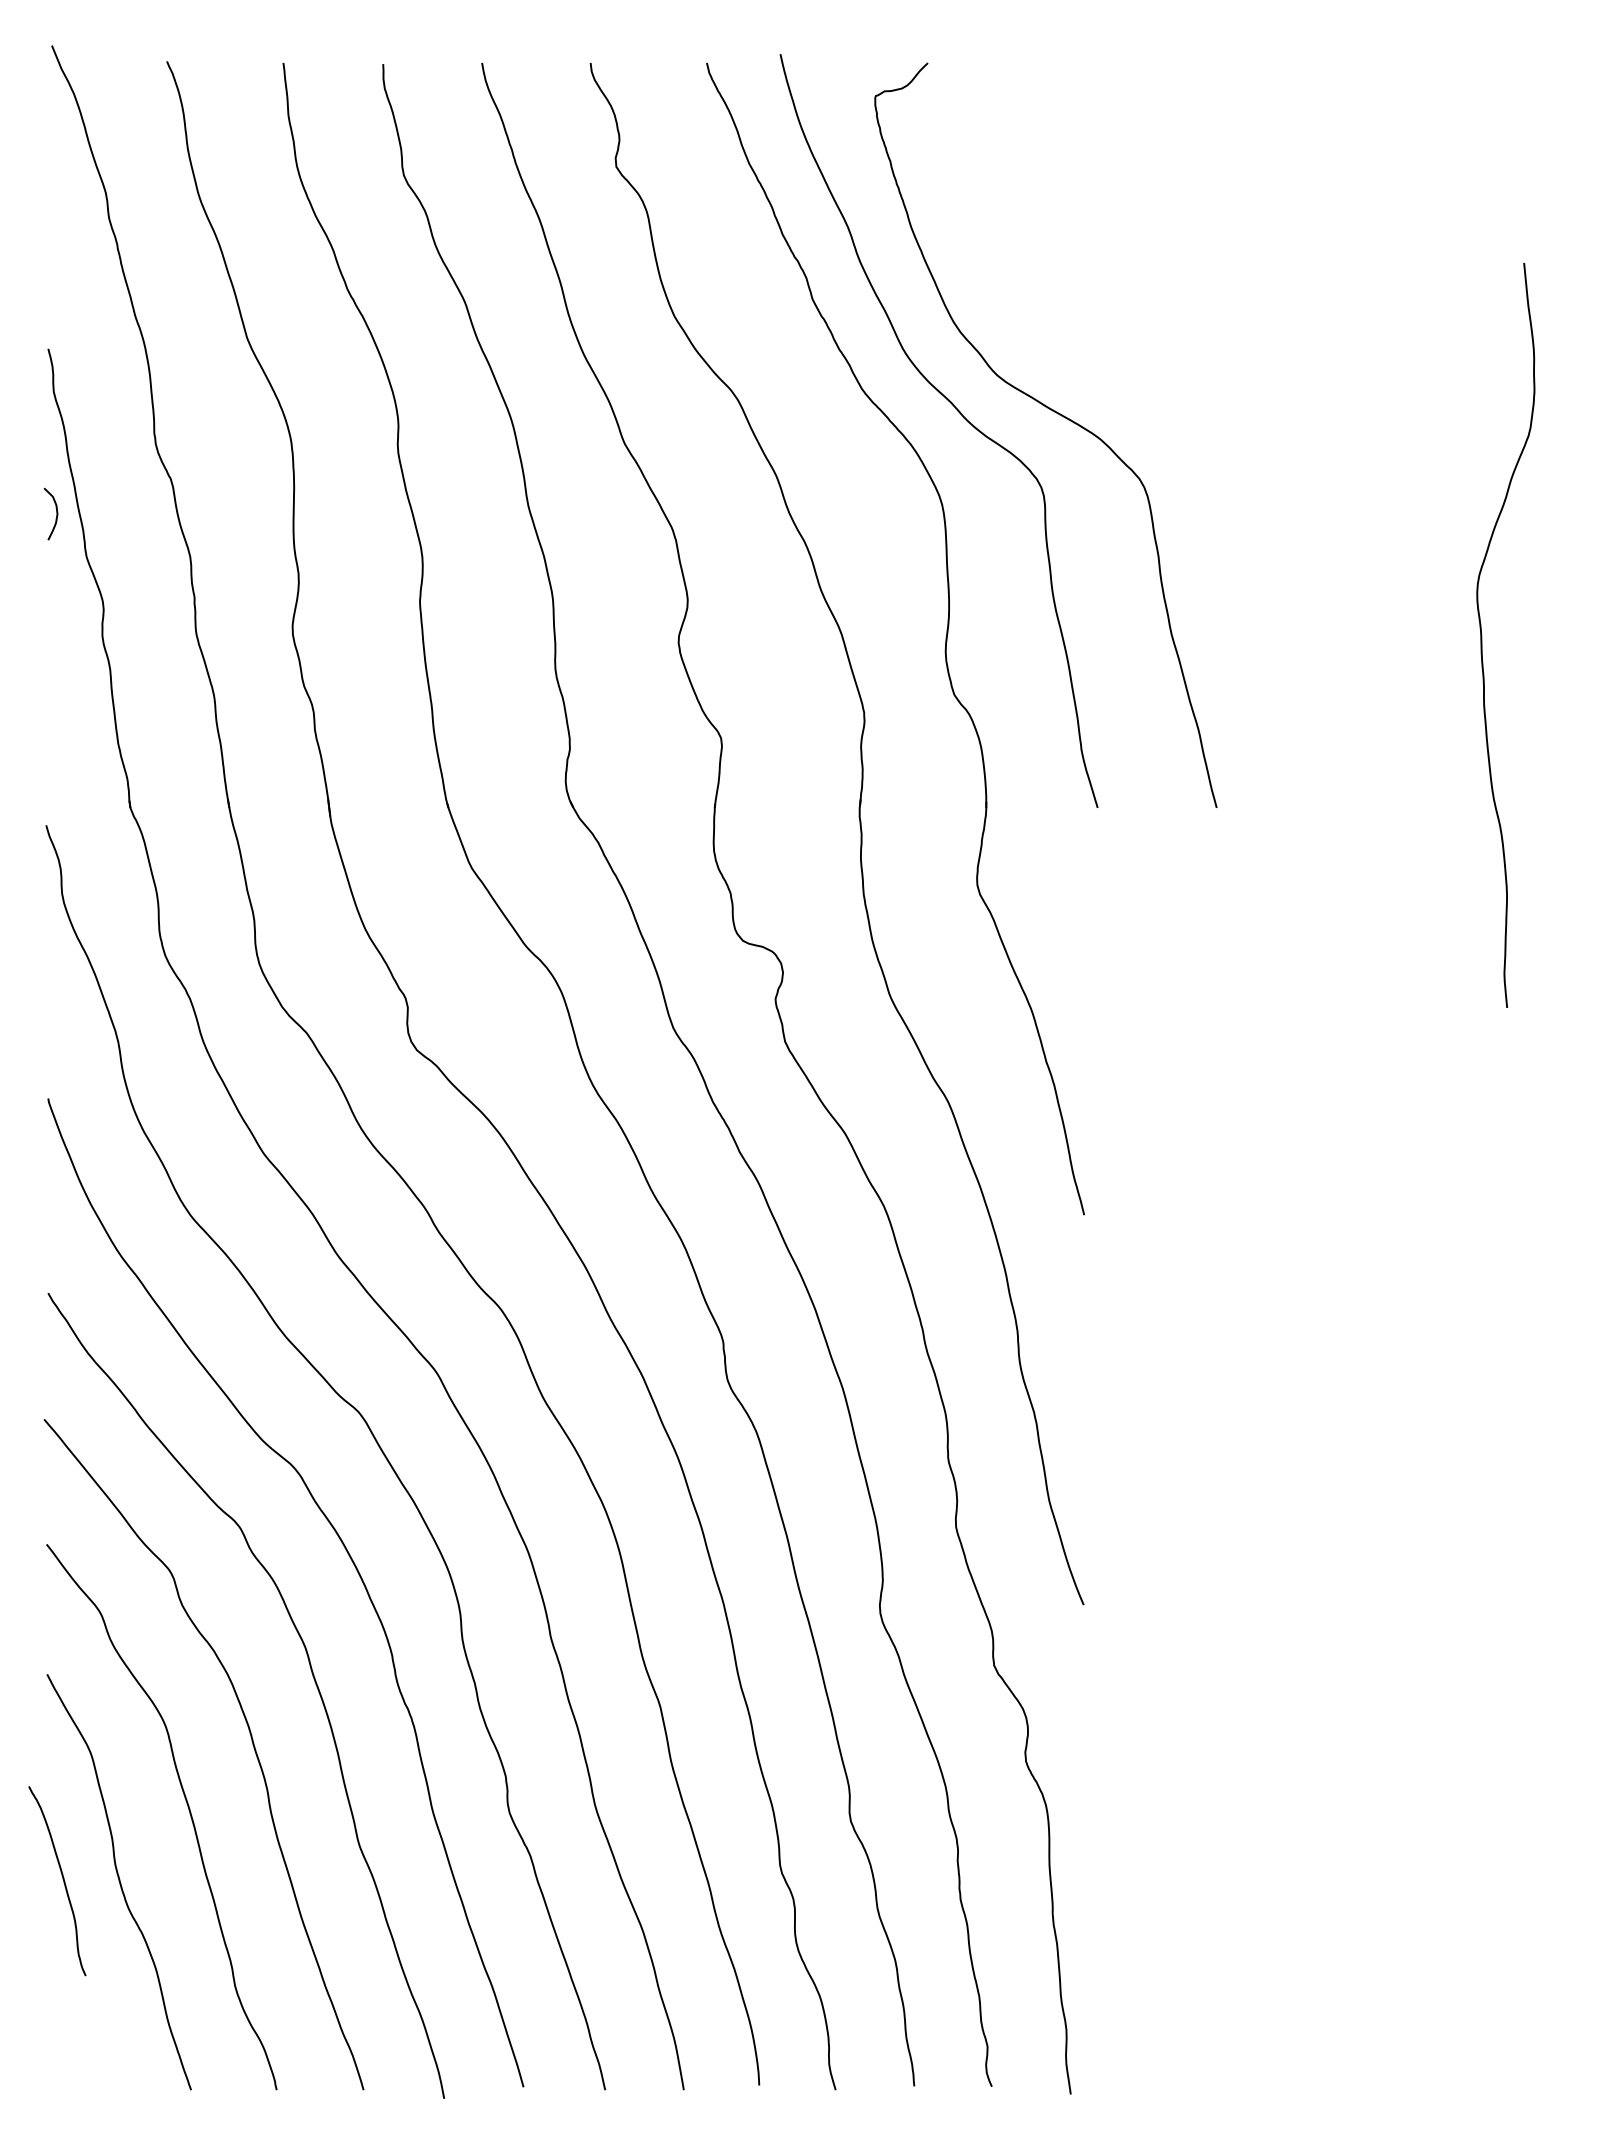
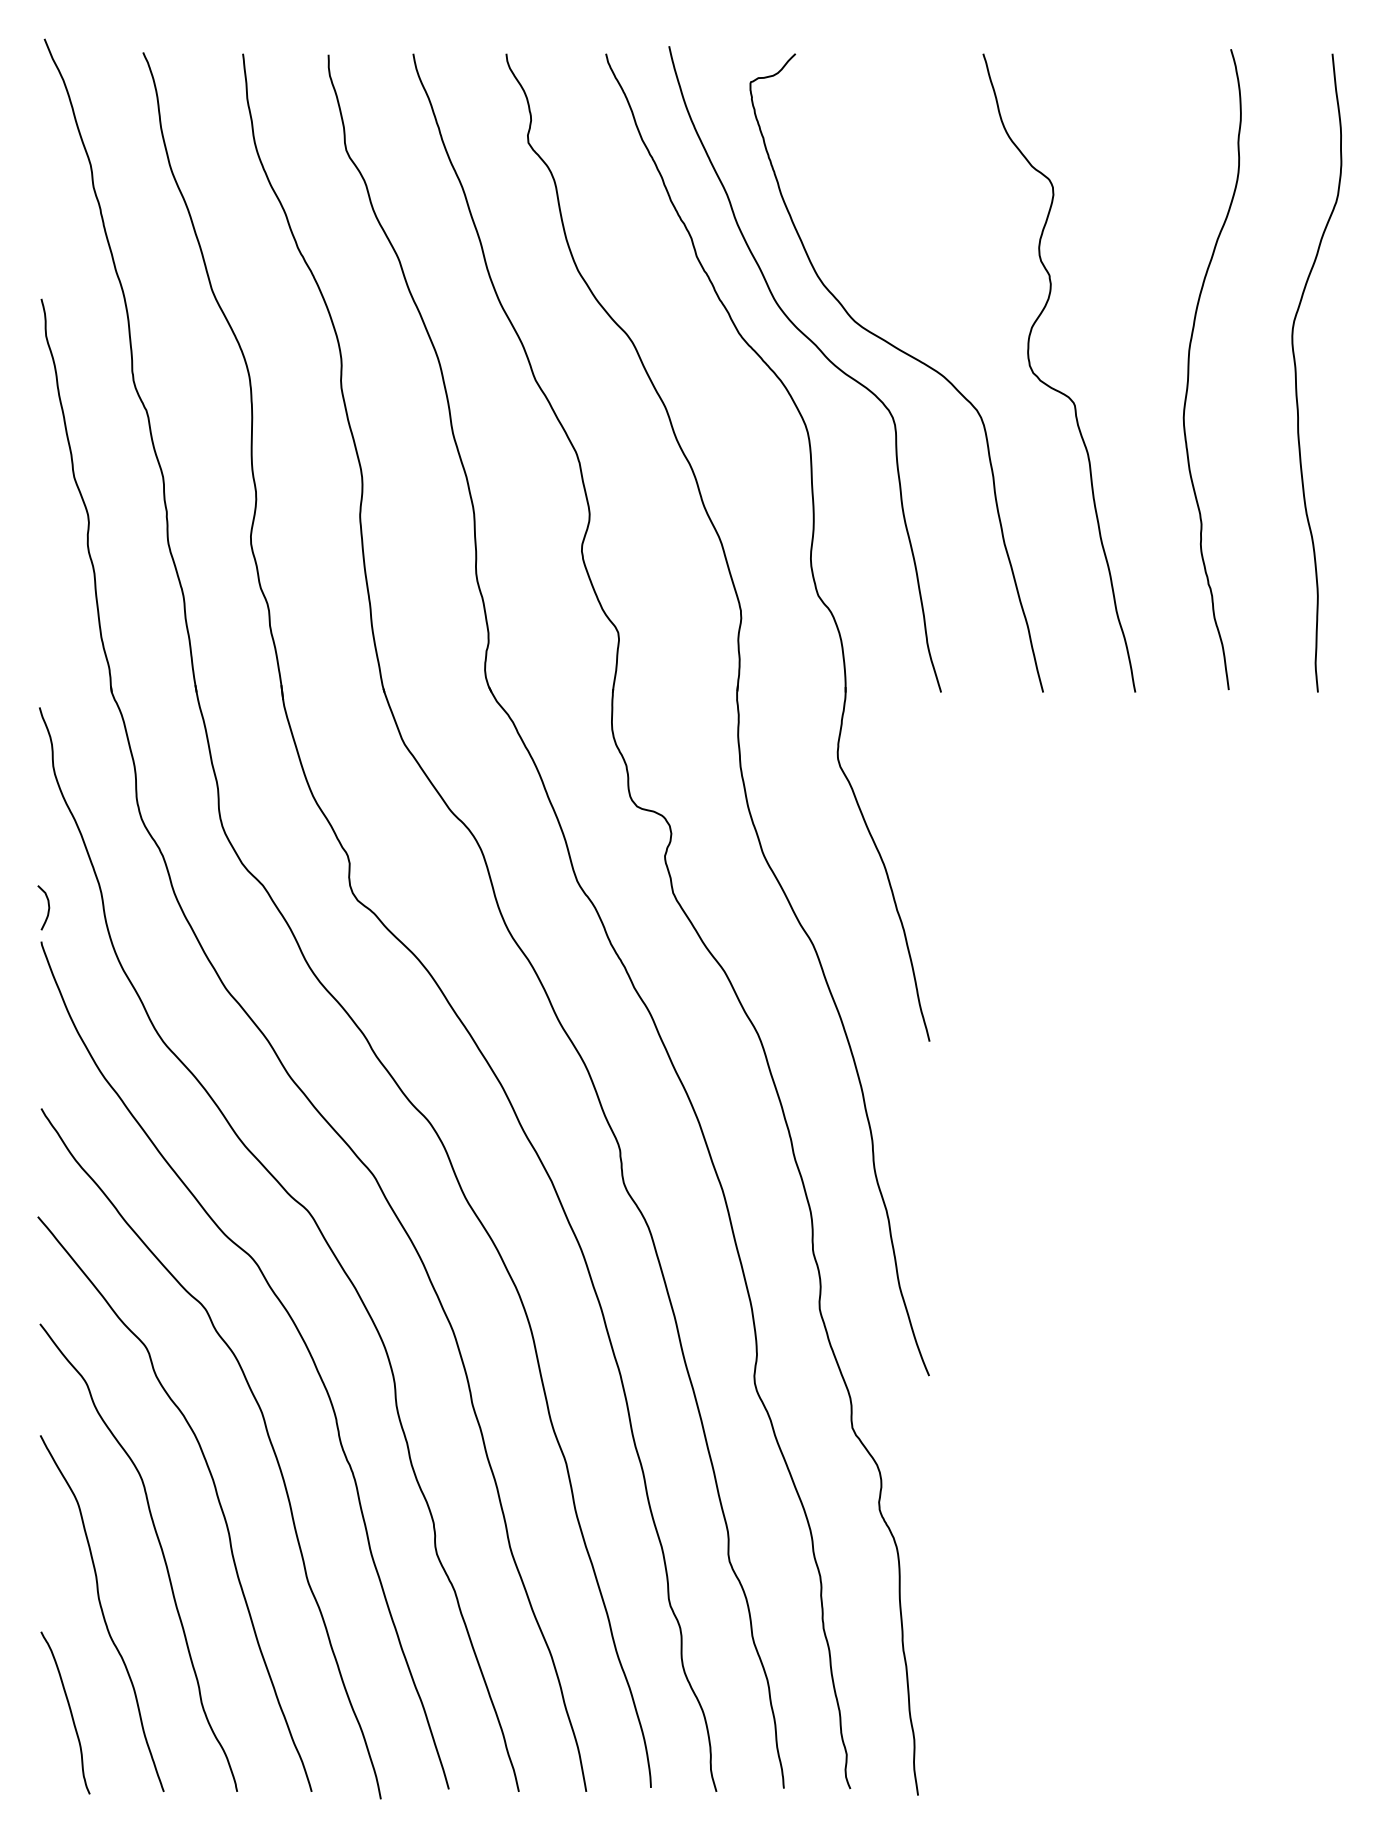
curve: (1387, 425) -> (1189, 364), added
curve: (1223, 449) -> (1049, 385), added
curve: (56, 513) -> (48, 907), moved
curve: (1482, 635) -> (1296, 373), moved
curve: (62, 1879) -> (69, 1711), moved

